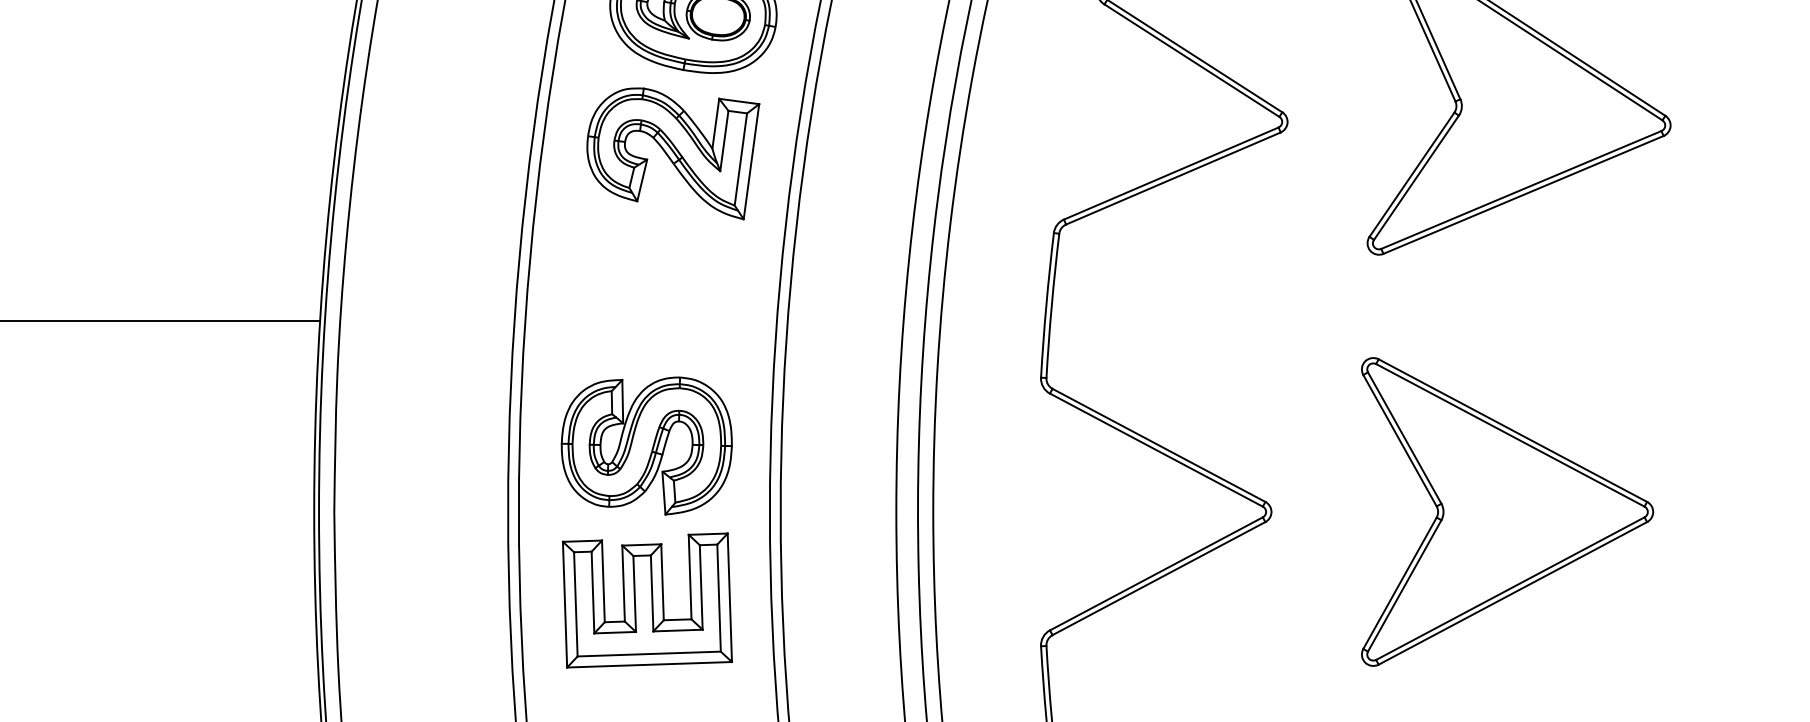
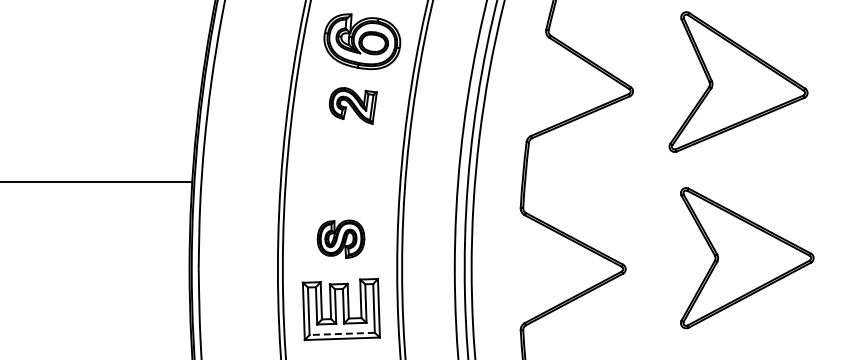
part: (673, 152) -> (353, 105), size x0.6
part: (645, 446) -> (340, 239), size x0.6
part: (1507, 512) -> (747, 258), moved
line: (649, 653) -> (342, 333), solid -> dashed

